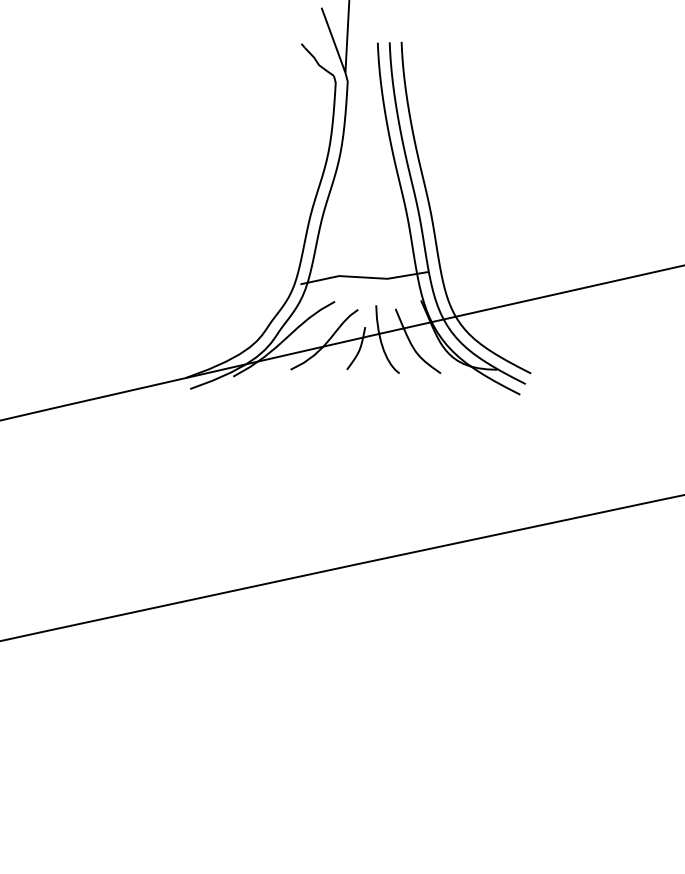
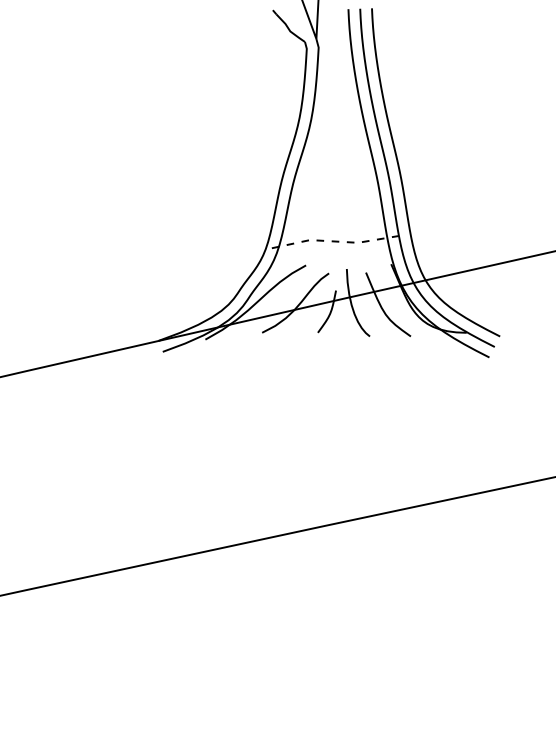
line: (364, 277) -> (335, 241), solid -> dashed

